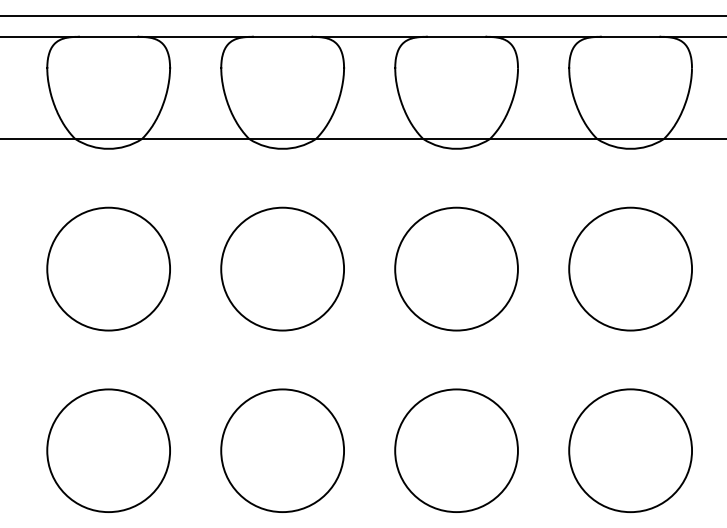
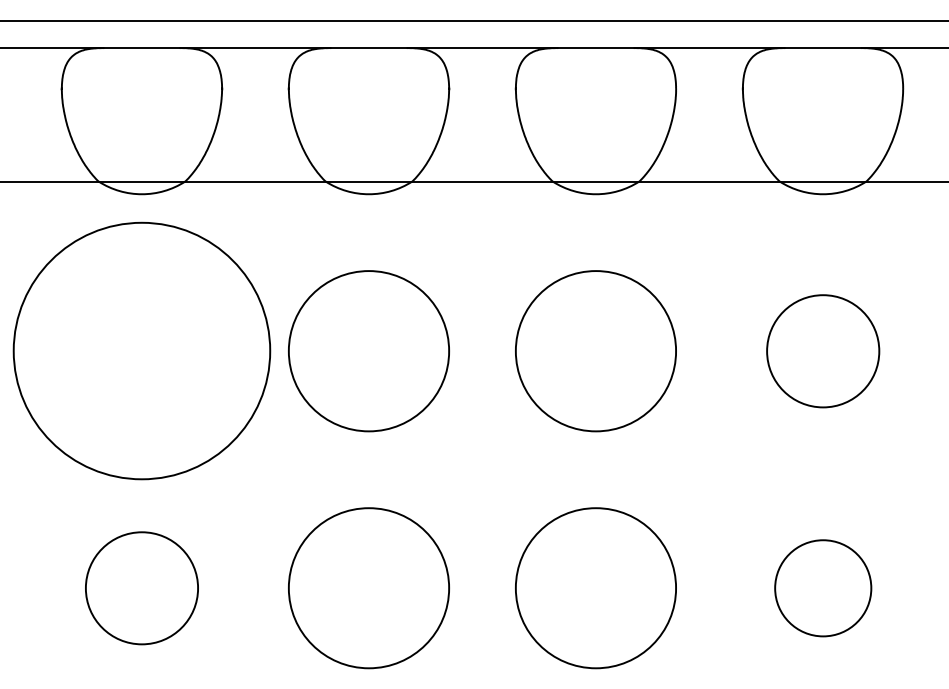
part: (108, 269) -> (141, 351), size x1.6
part: (630, 269) -> (823, 351), size x0.7
part: (108, 450) -> (141, 588), size x0.7
part: (630, 450) -> (823, 588), size x0.6

